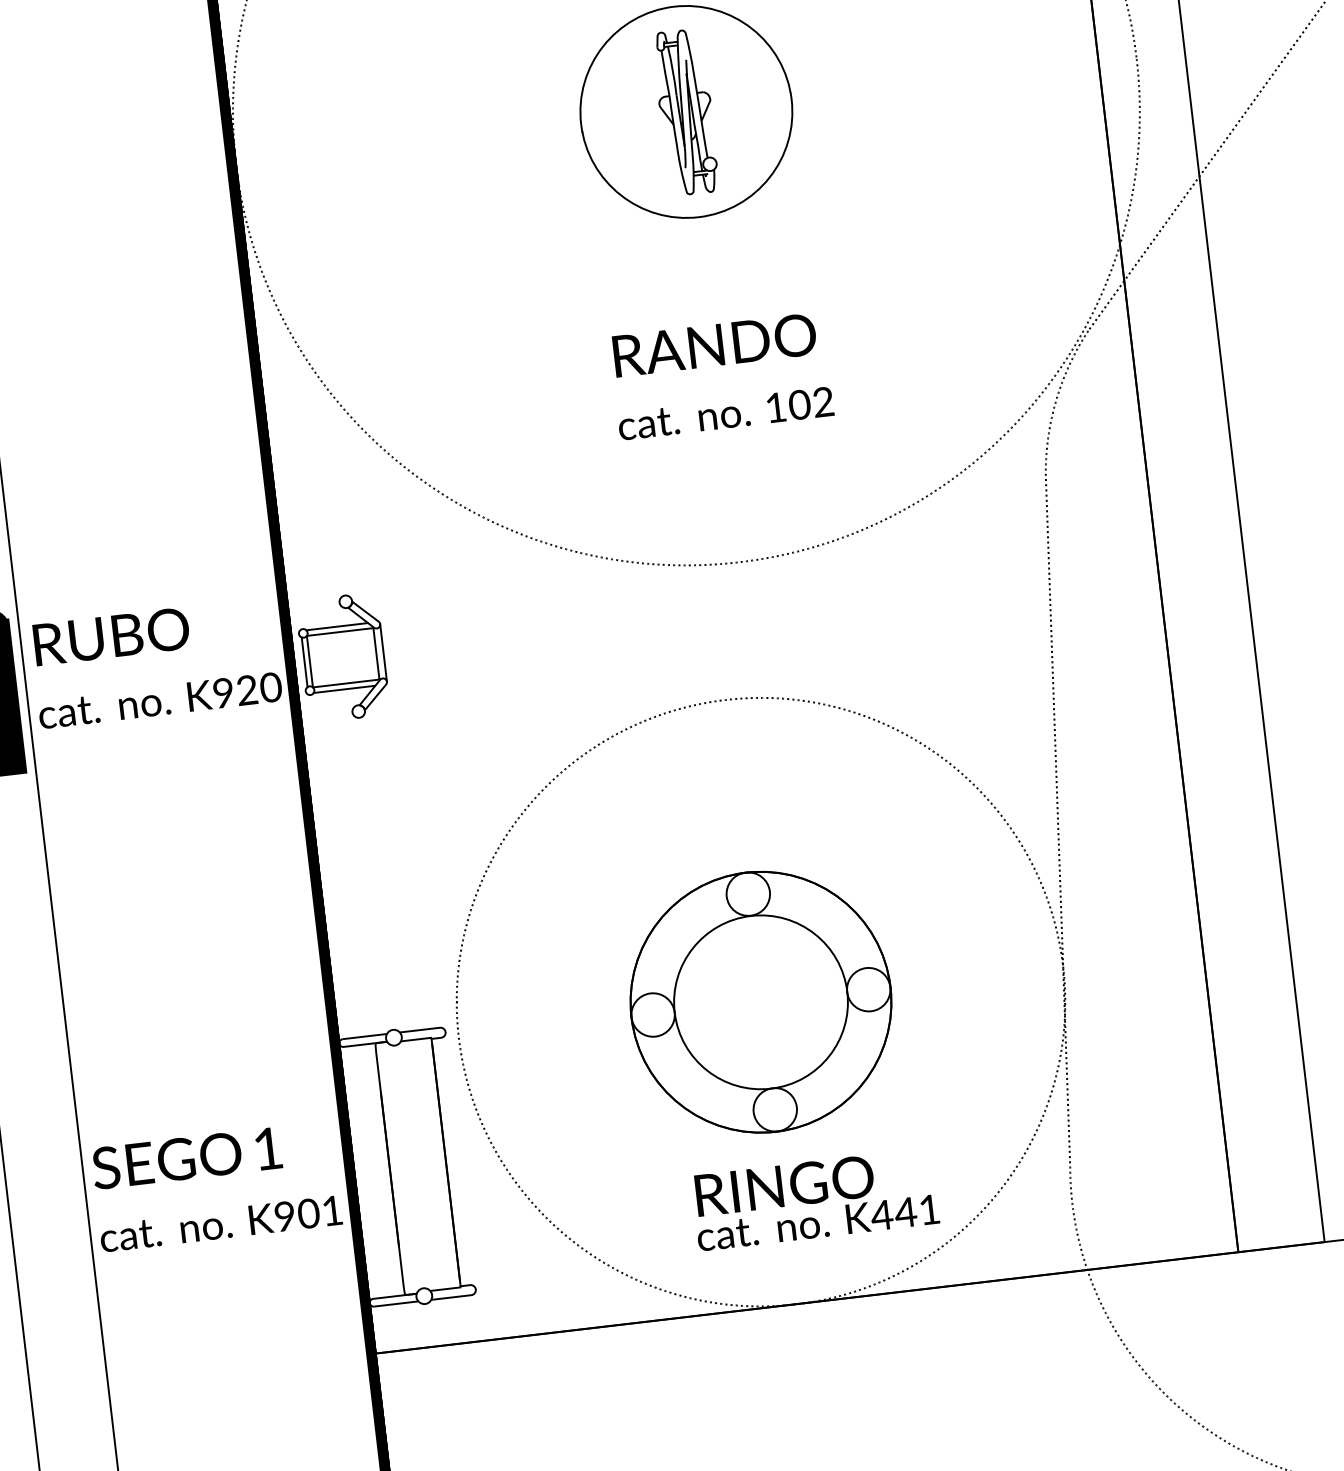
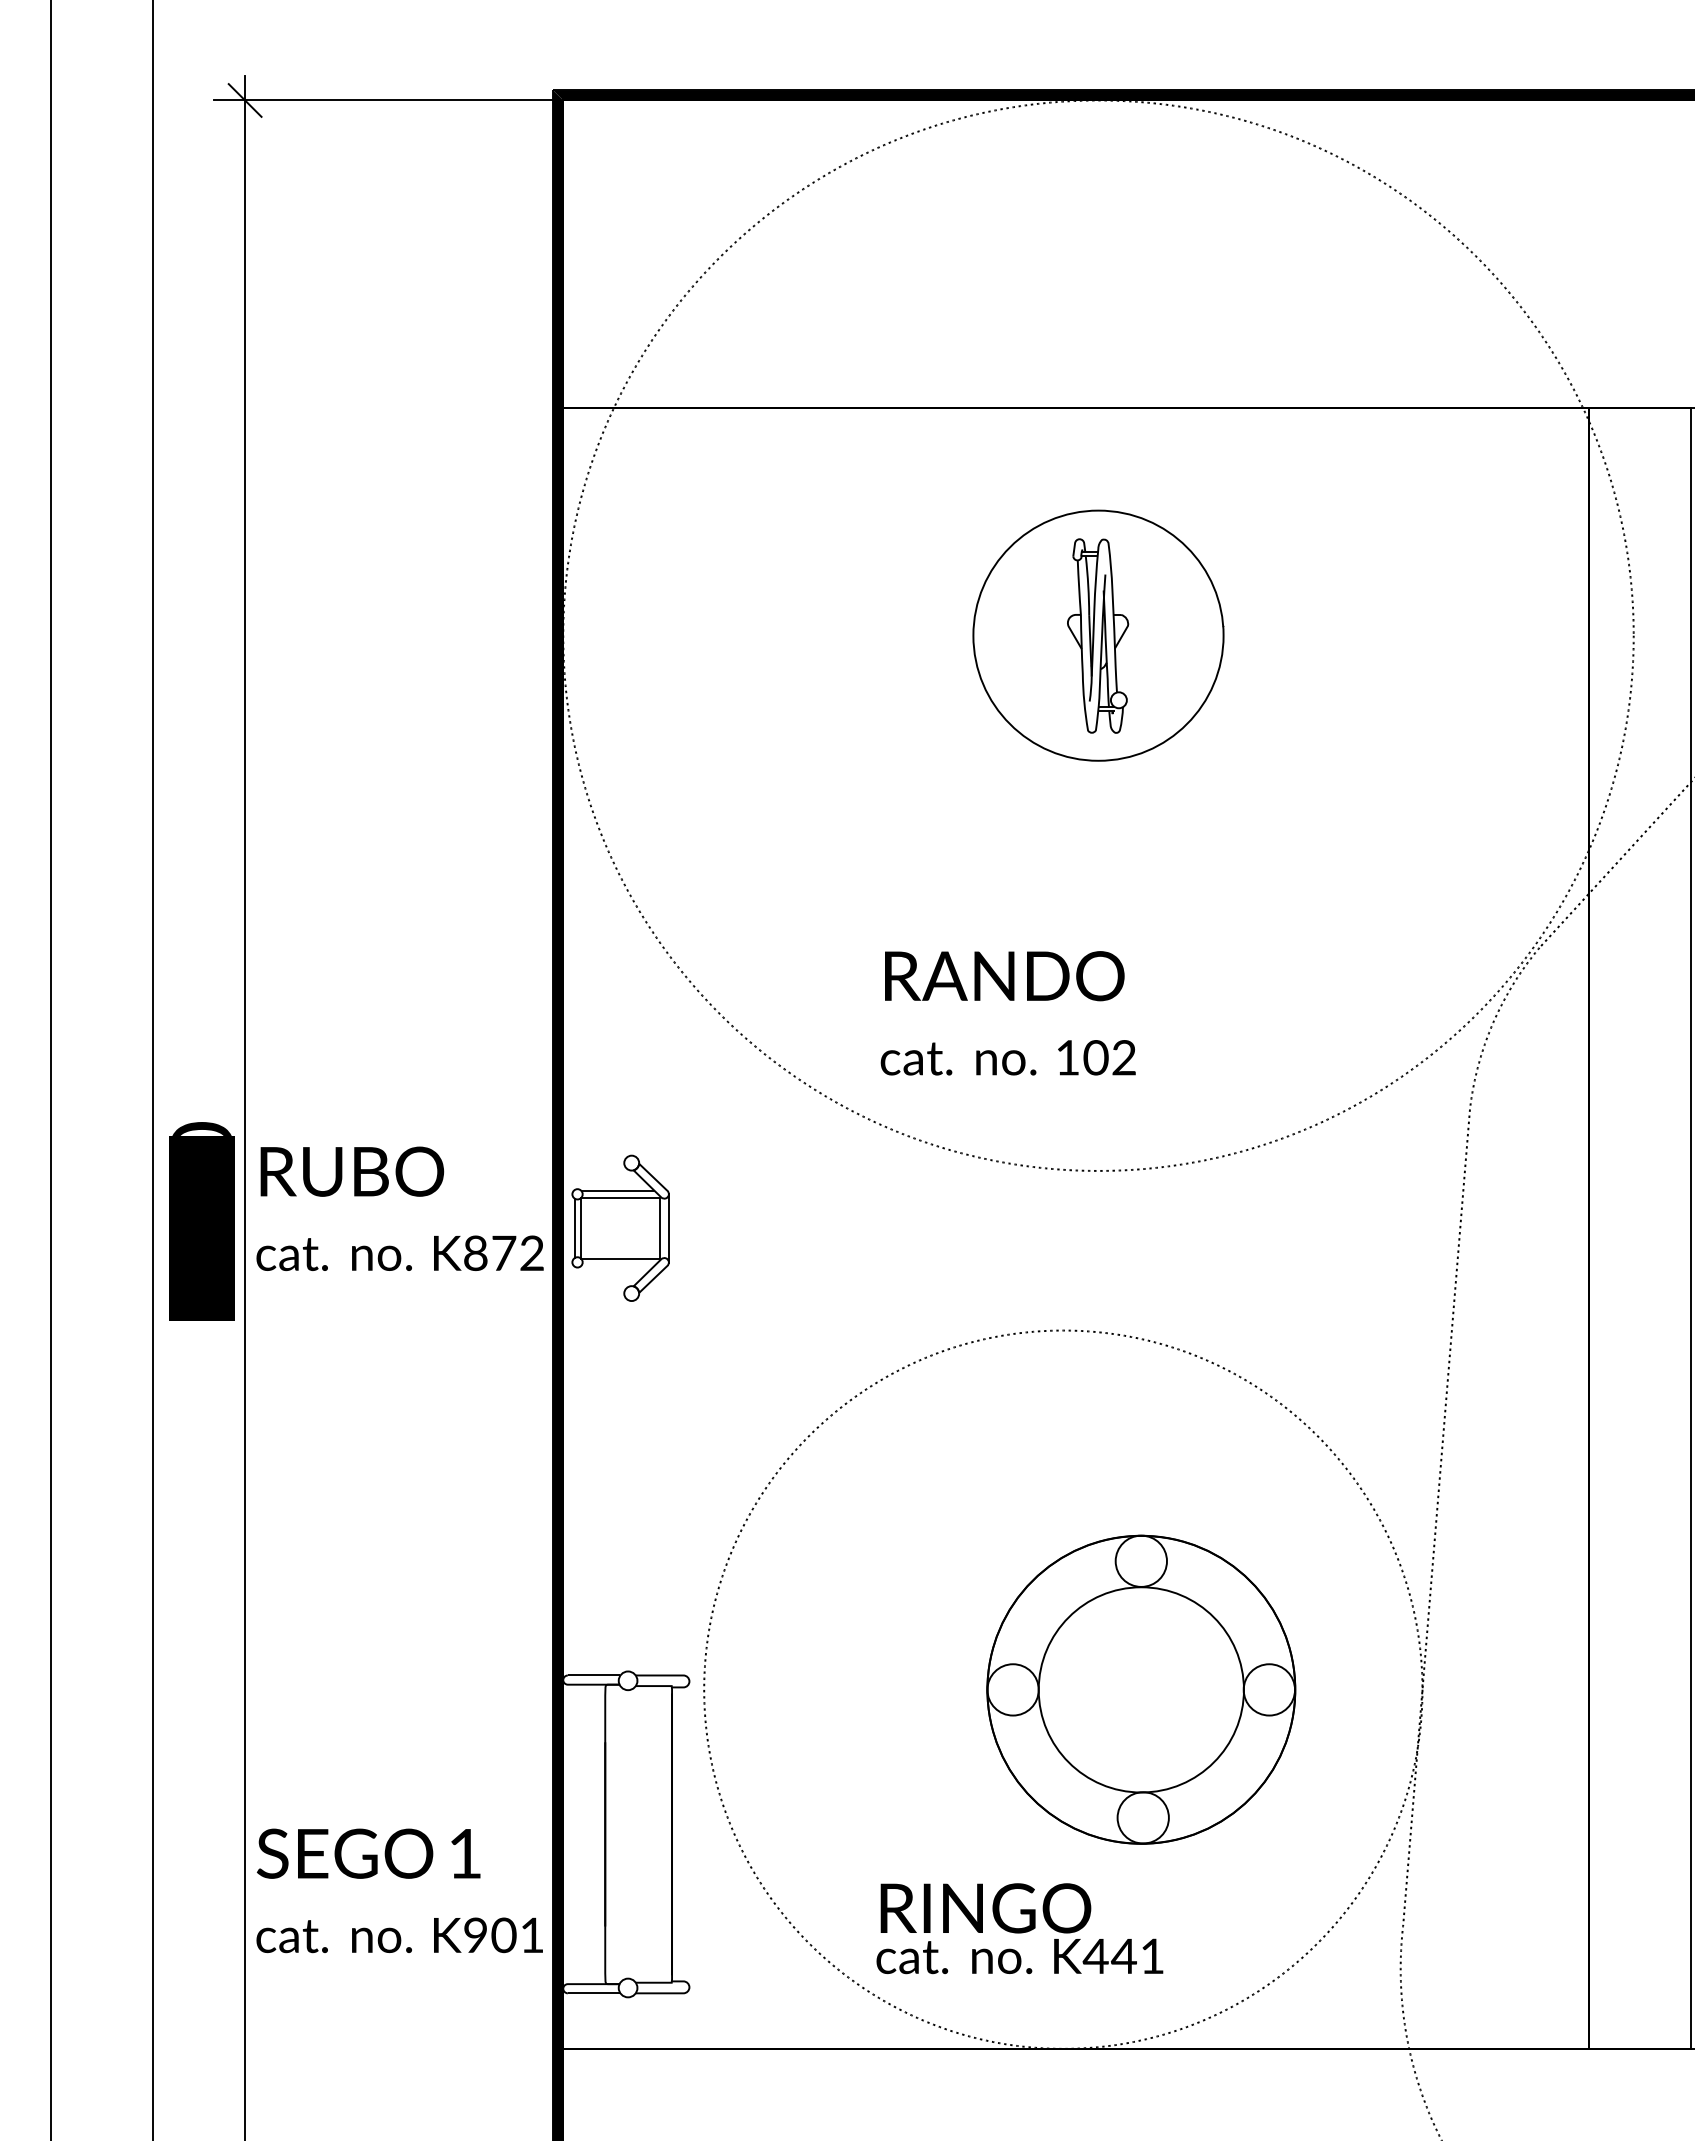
text: (720, 376) -> (1007, 1013), moved
line: (343, 689) -> (617, 1265), removed
text: (247, 690) -> (504, 1253), K920 -> K872
part: (761, 1001) -> (1141, 1689), moved
text: (216, 1186) -> (399, 1890), moved
text: (815, 1199) -> (1019, 1928), moved

